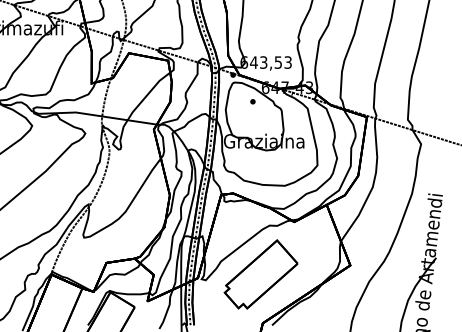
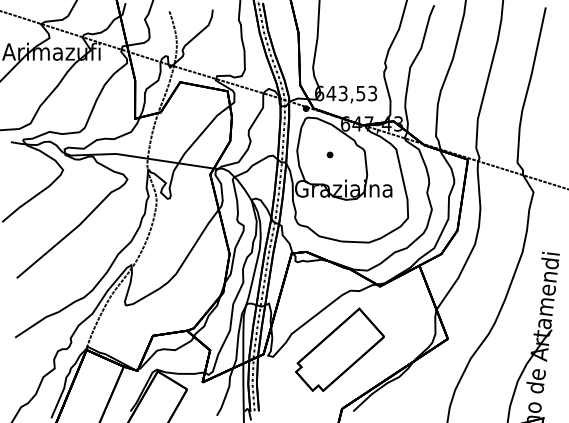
part: (252, 101) -> (329, 154), moved

